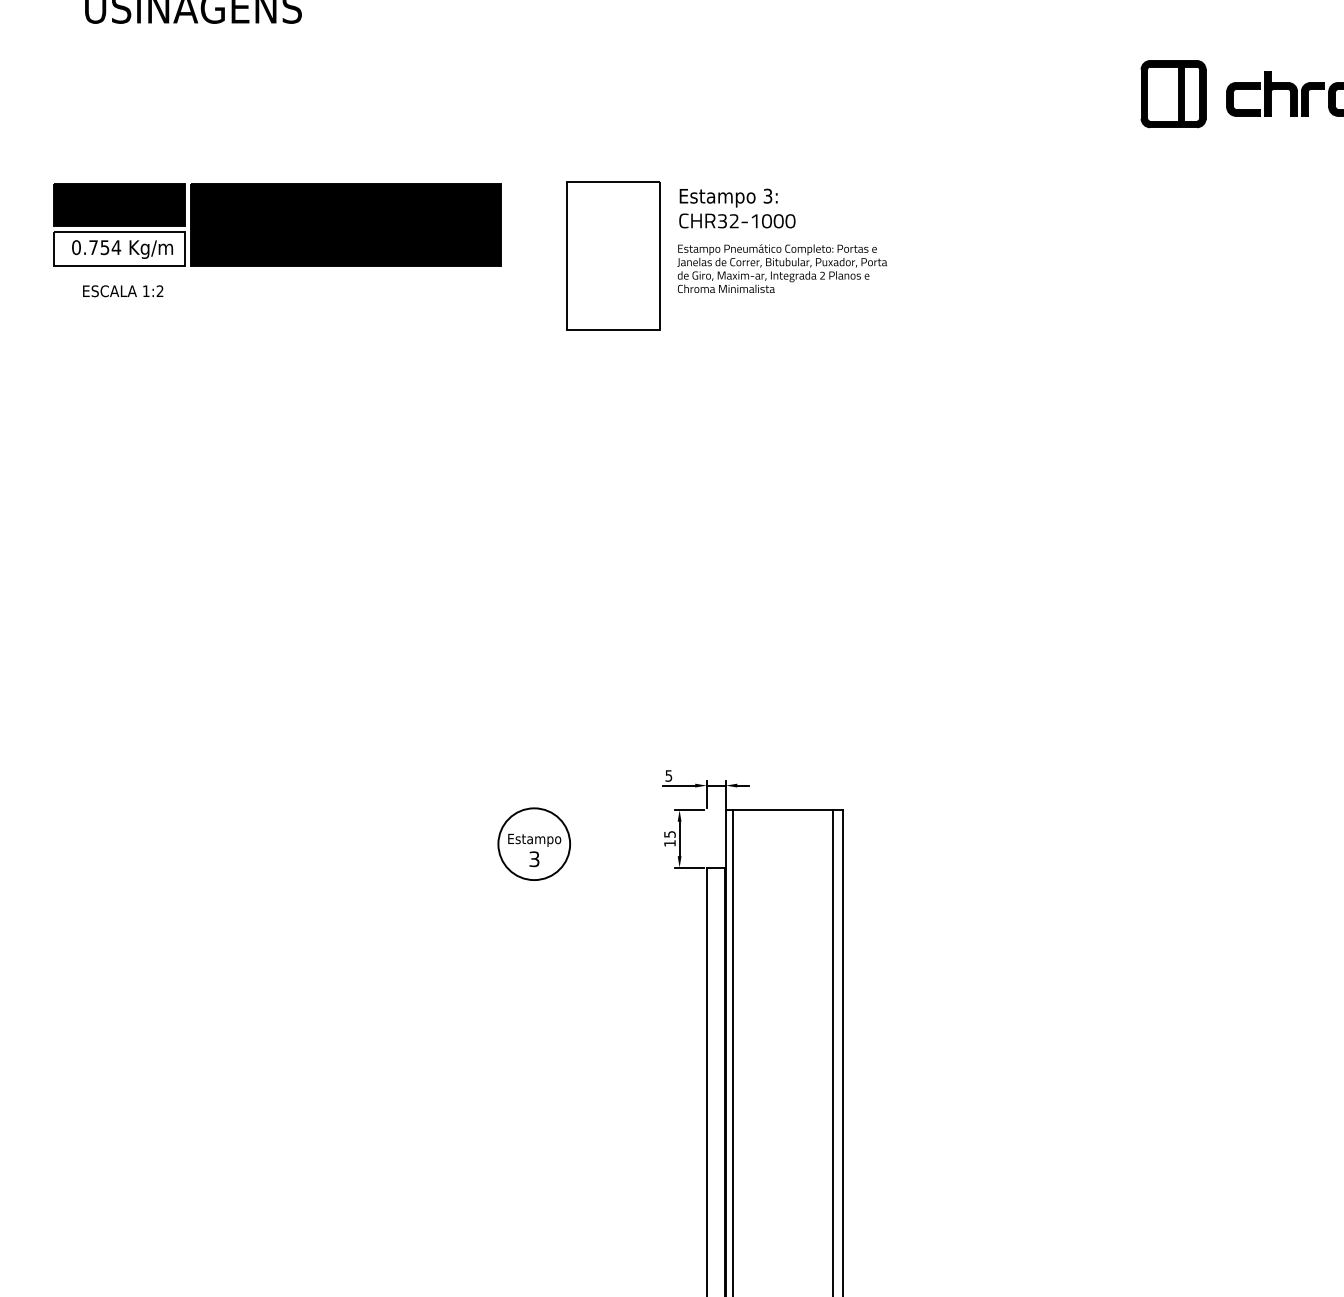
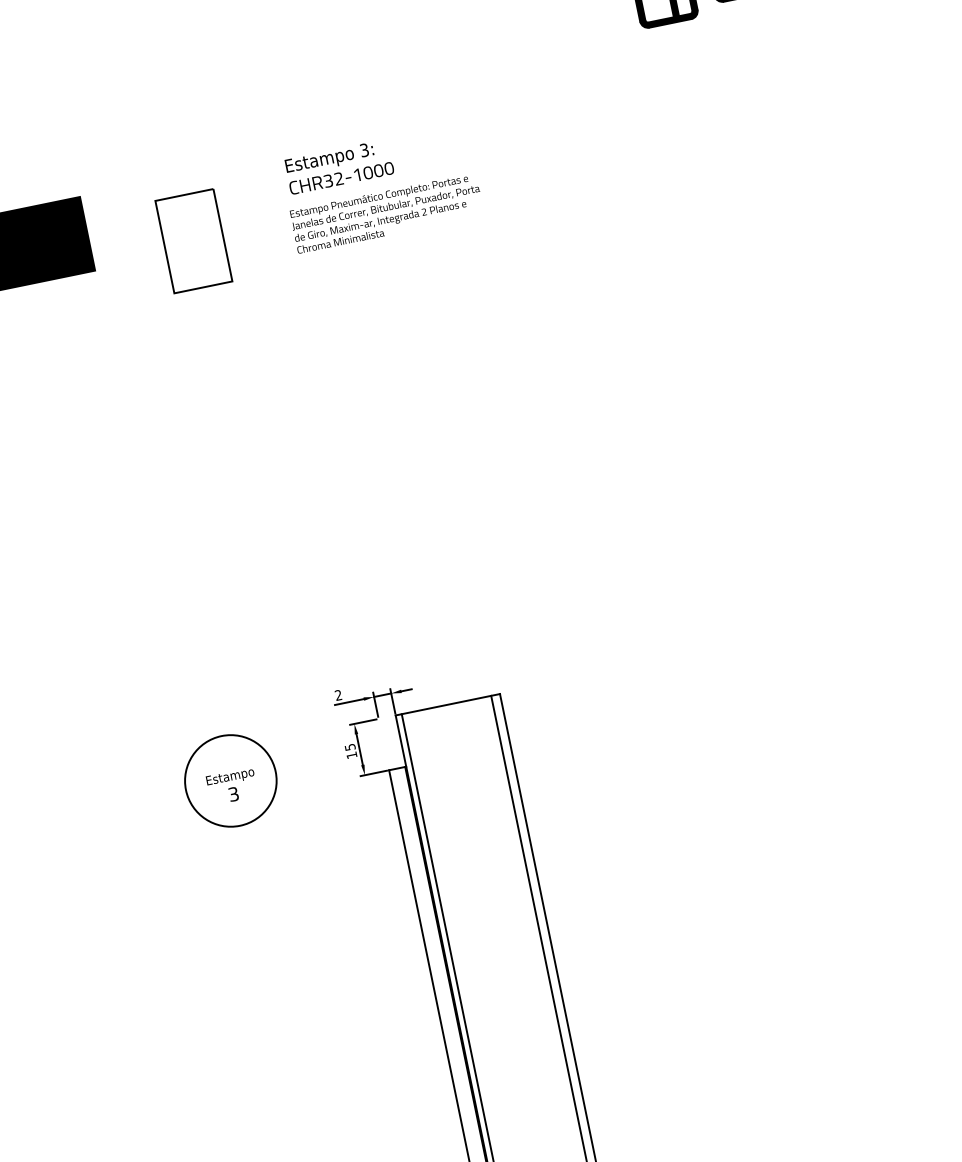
text: (737, 208) -> (339, 166), moved
part: (613, 255) -> (193, 240), size x0.7
text: (781, 268) -> (386, 213), moved
text: (668, 775) -> (338, 694), 5 -> 2
circle: (534, 844) -> (231, 781), size x1.4

